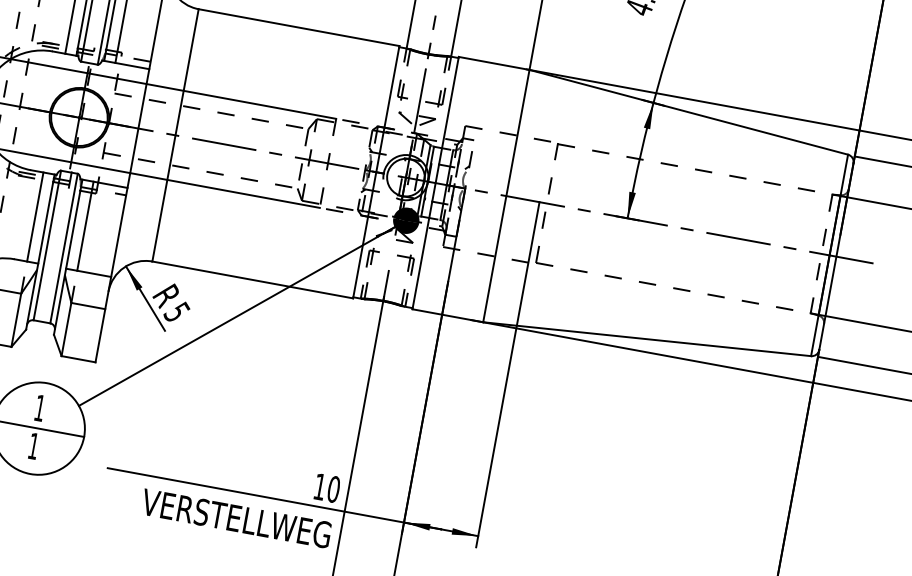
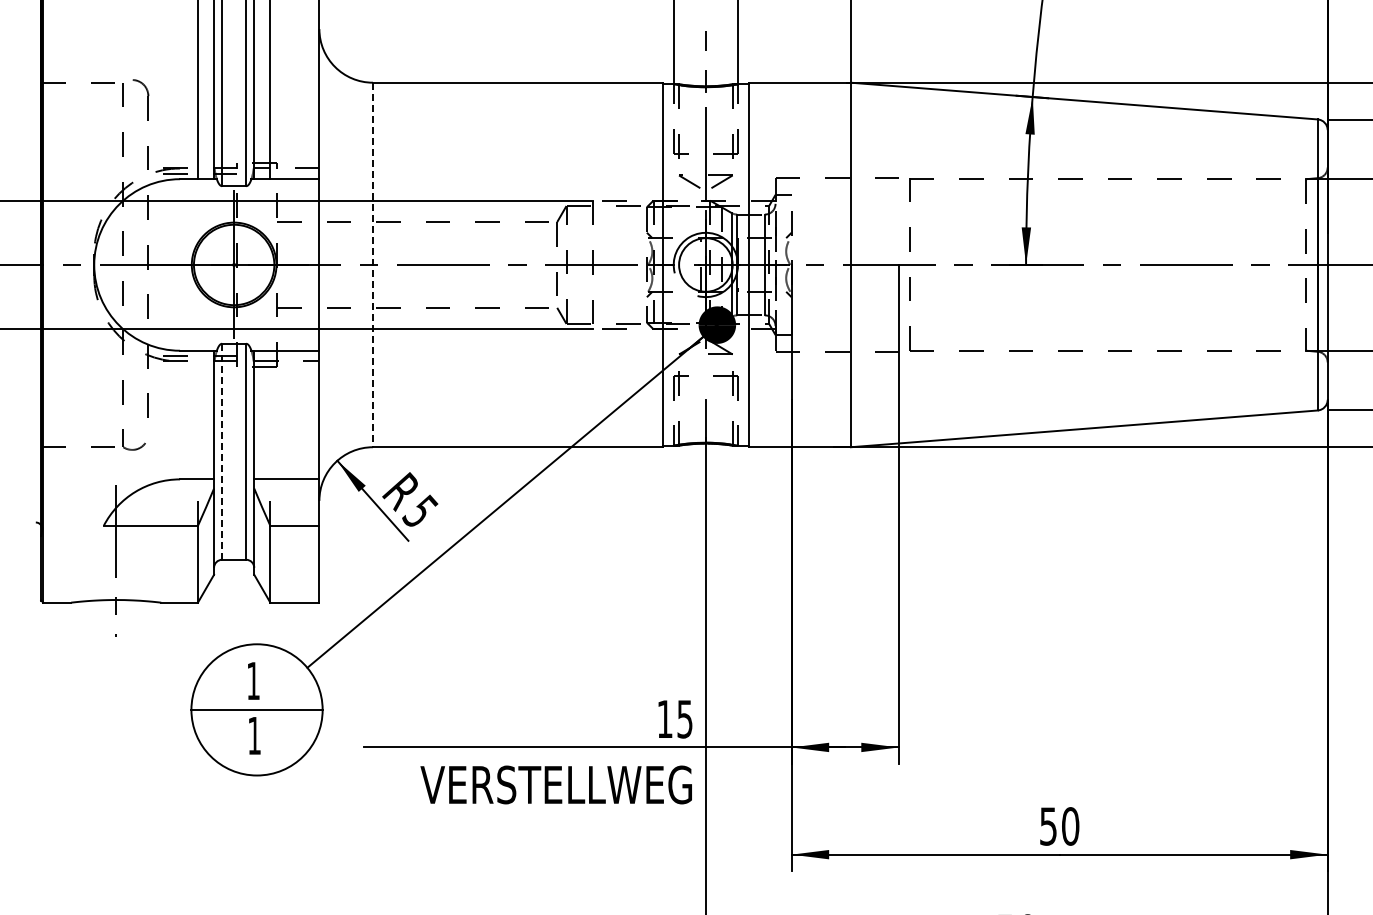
line: (175, 135) -> (373, 265), solid -> dashed
line: (35, 216) -> (197, 414), removed
line: (85, 225) -> (270, 414), removed
line: (47, 246) -> (222, 452), solid -> dashed
text: (333, 488) -> (684, 718), 10 -> 15

